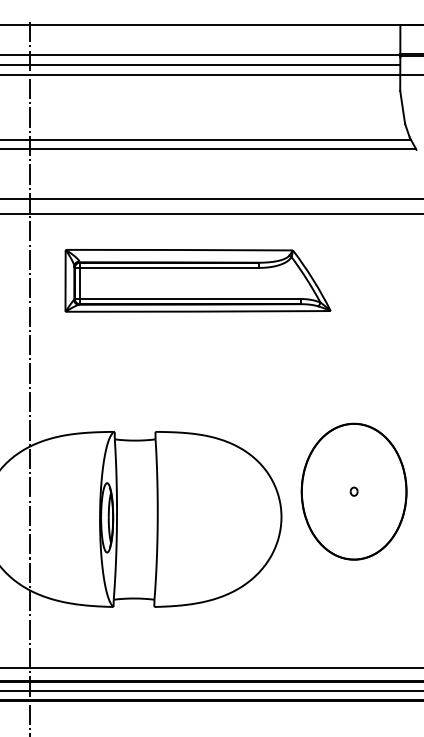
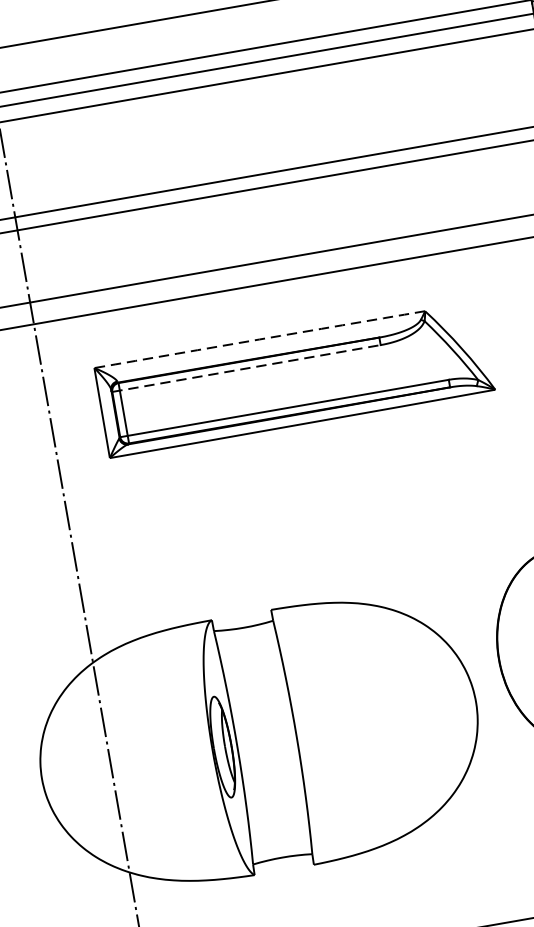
arc: (179, 250) -> (260, 340), solid -> dashed
line: (167, 267) -> (246, 367), solid -> dashed

